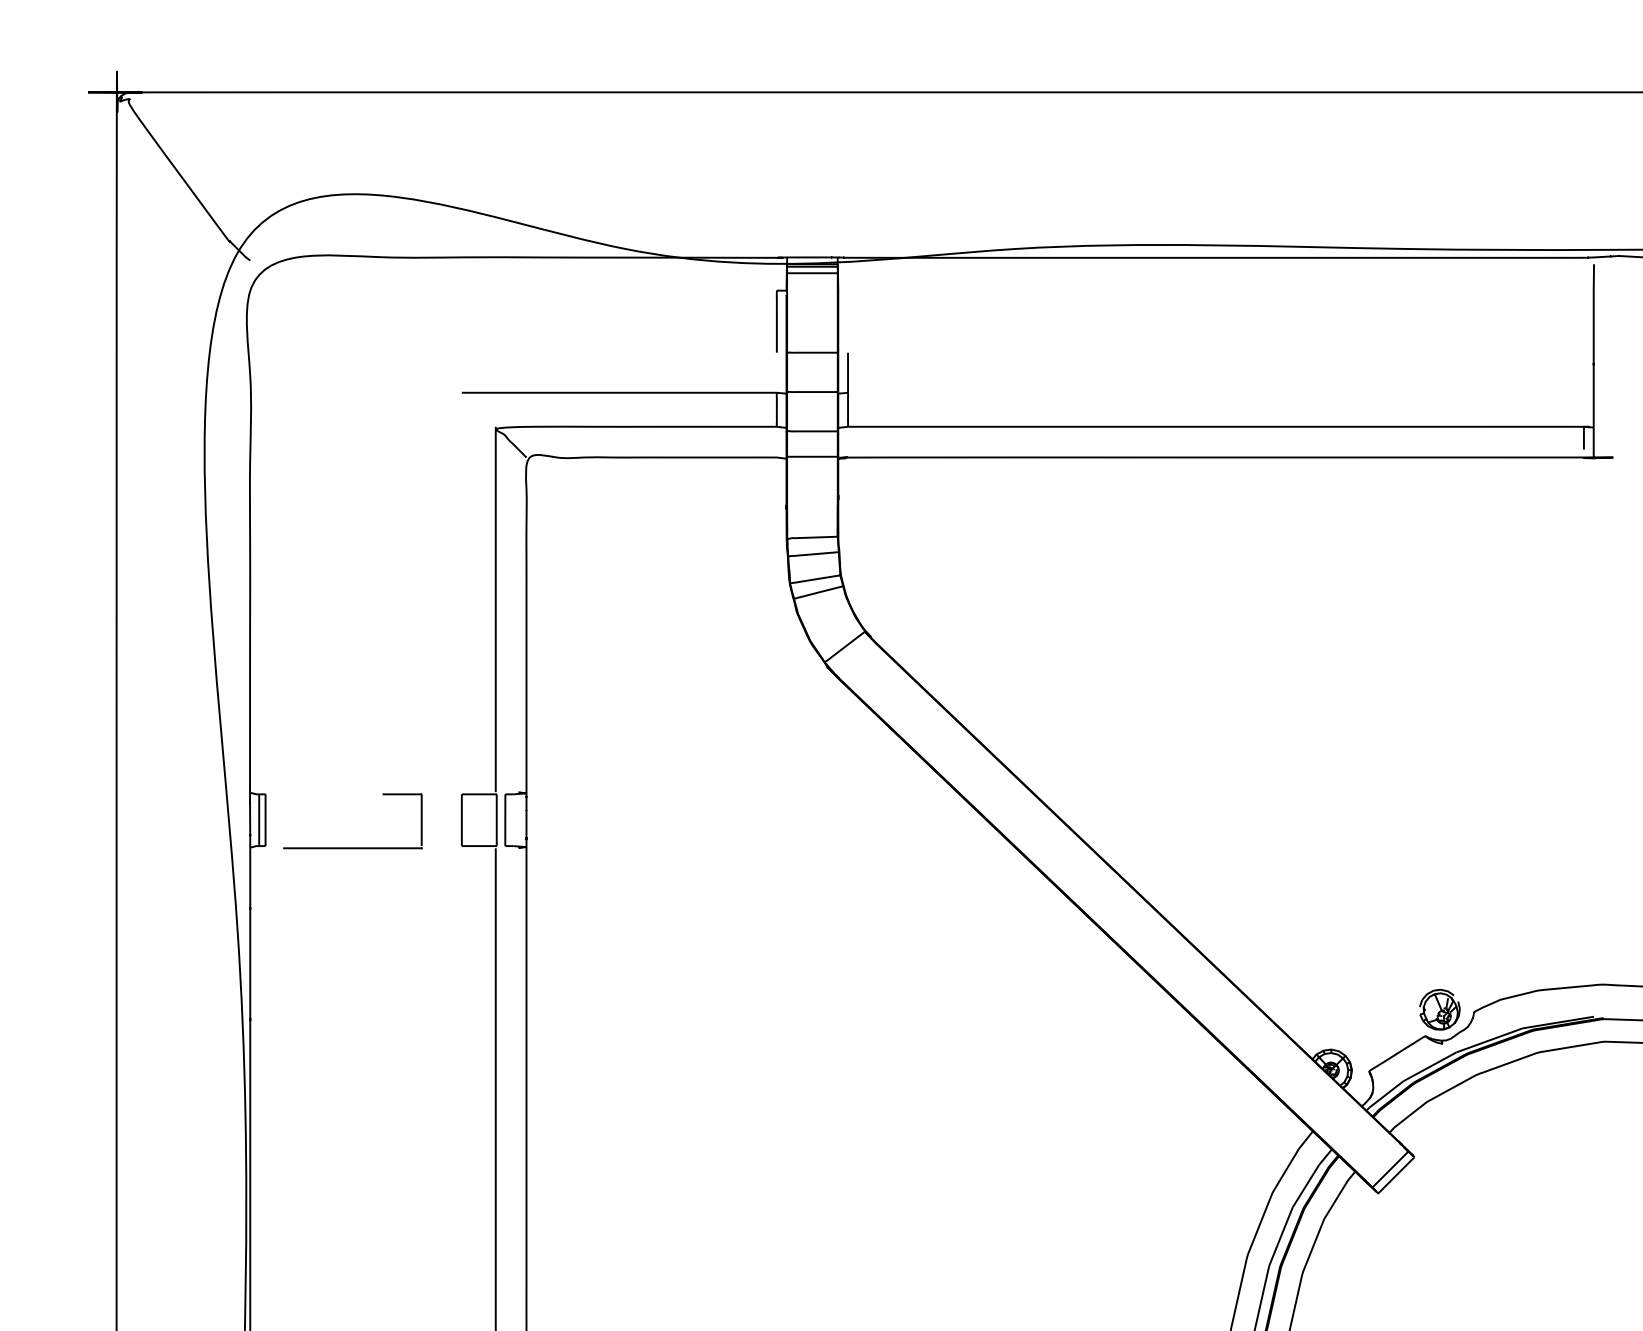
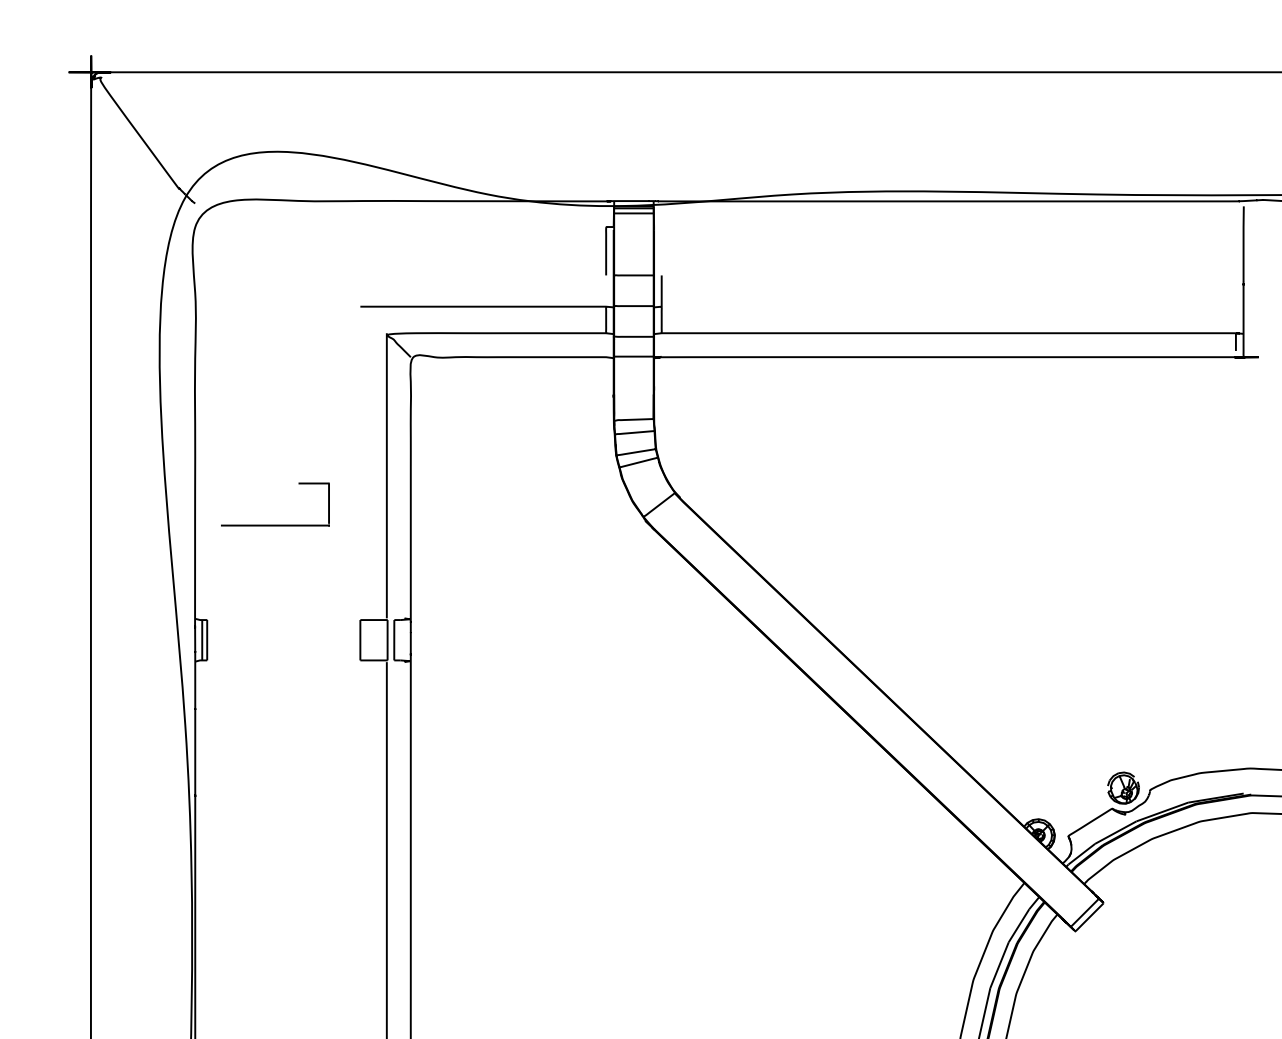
part: (352, 847) -> (275, 524), moved

